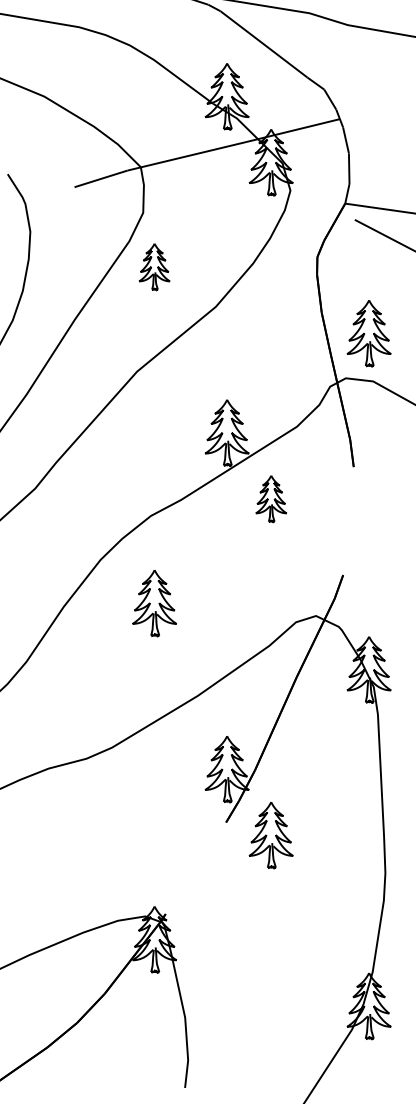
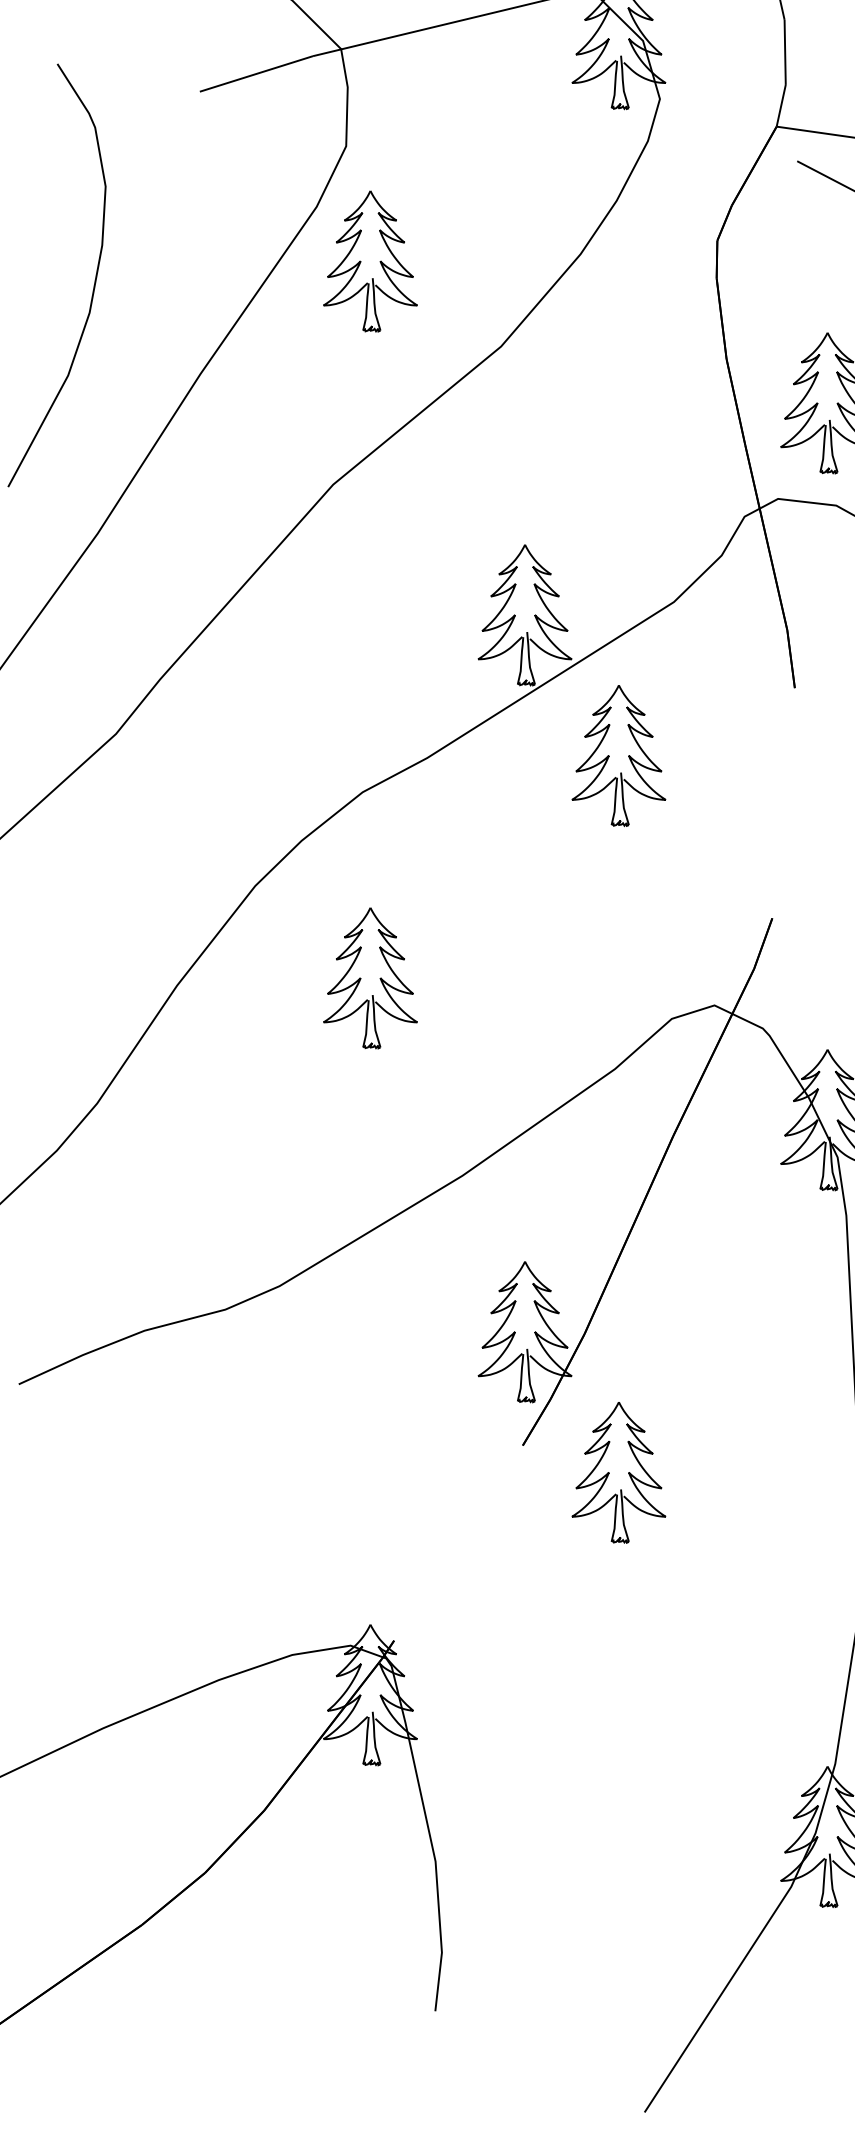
part: (154, 266) -> (370, 260), size x1.43
part: (271, 498) -> (619, 755), size x1.43

